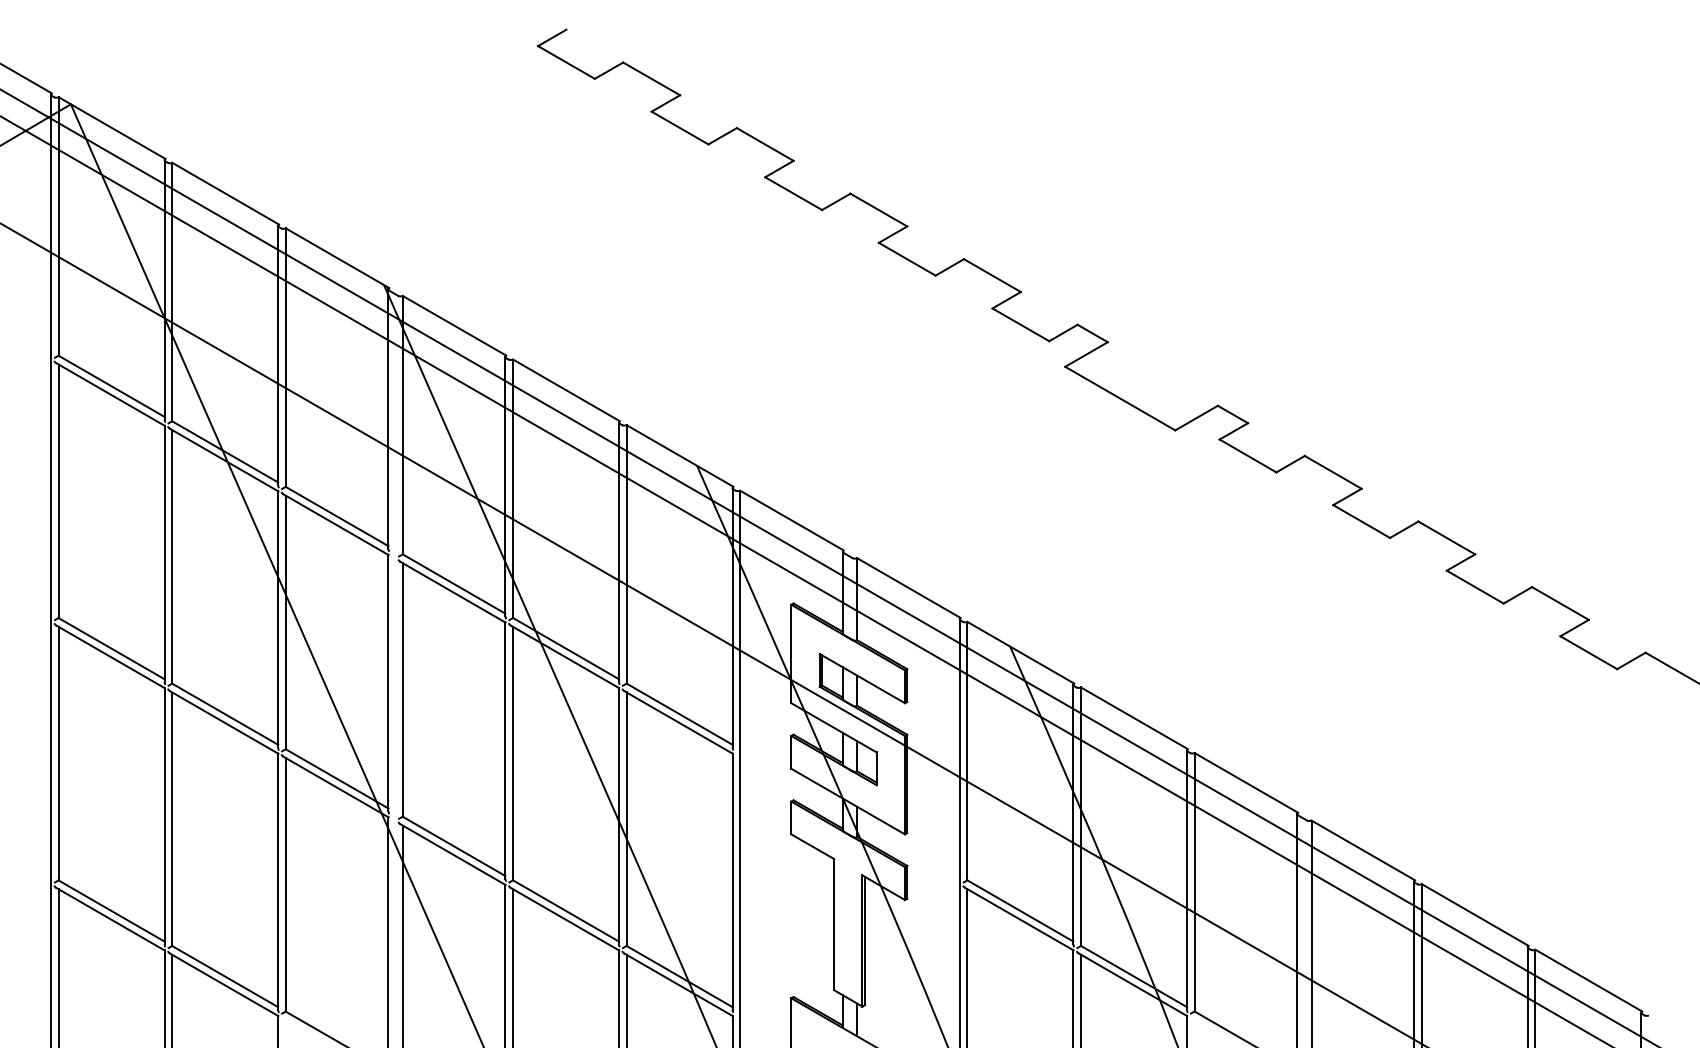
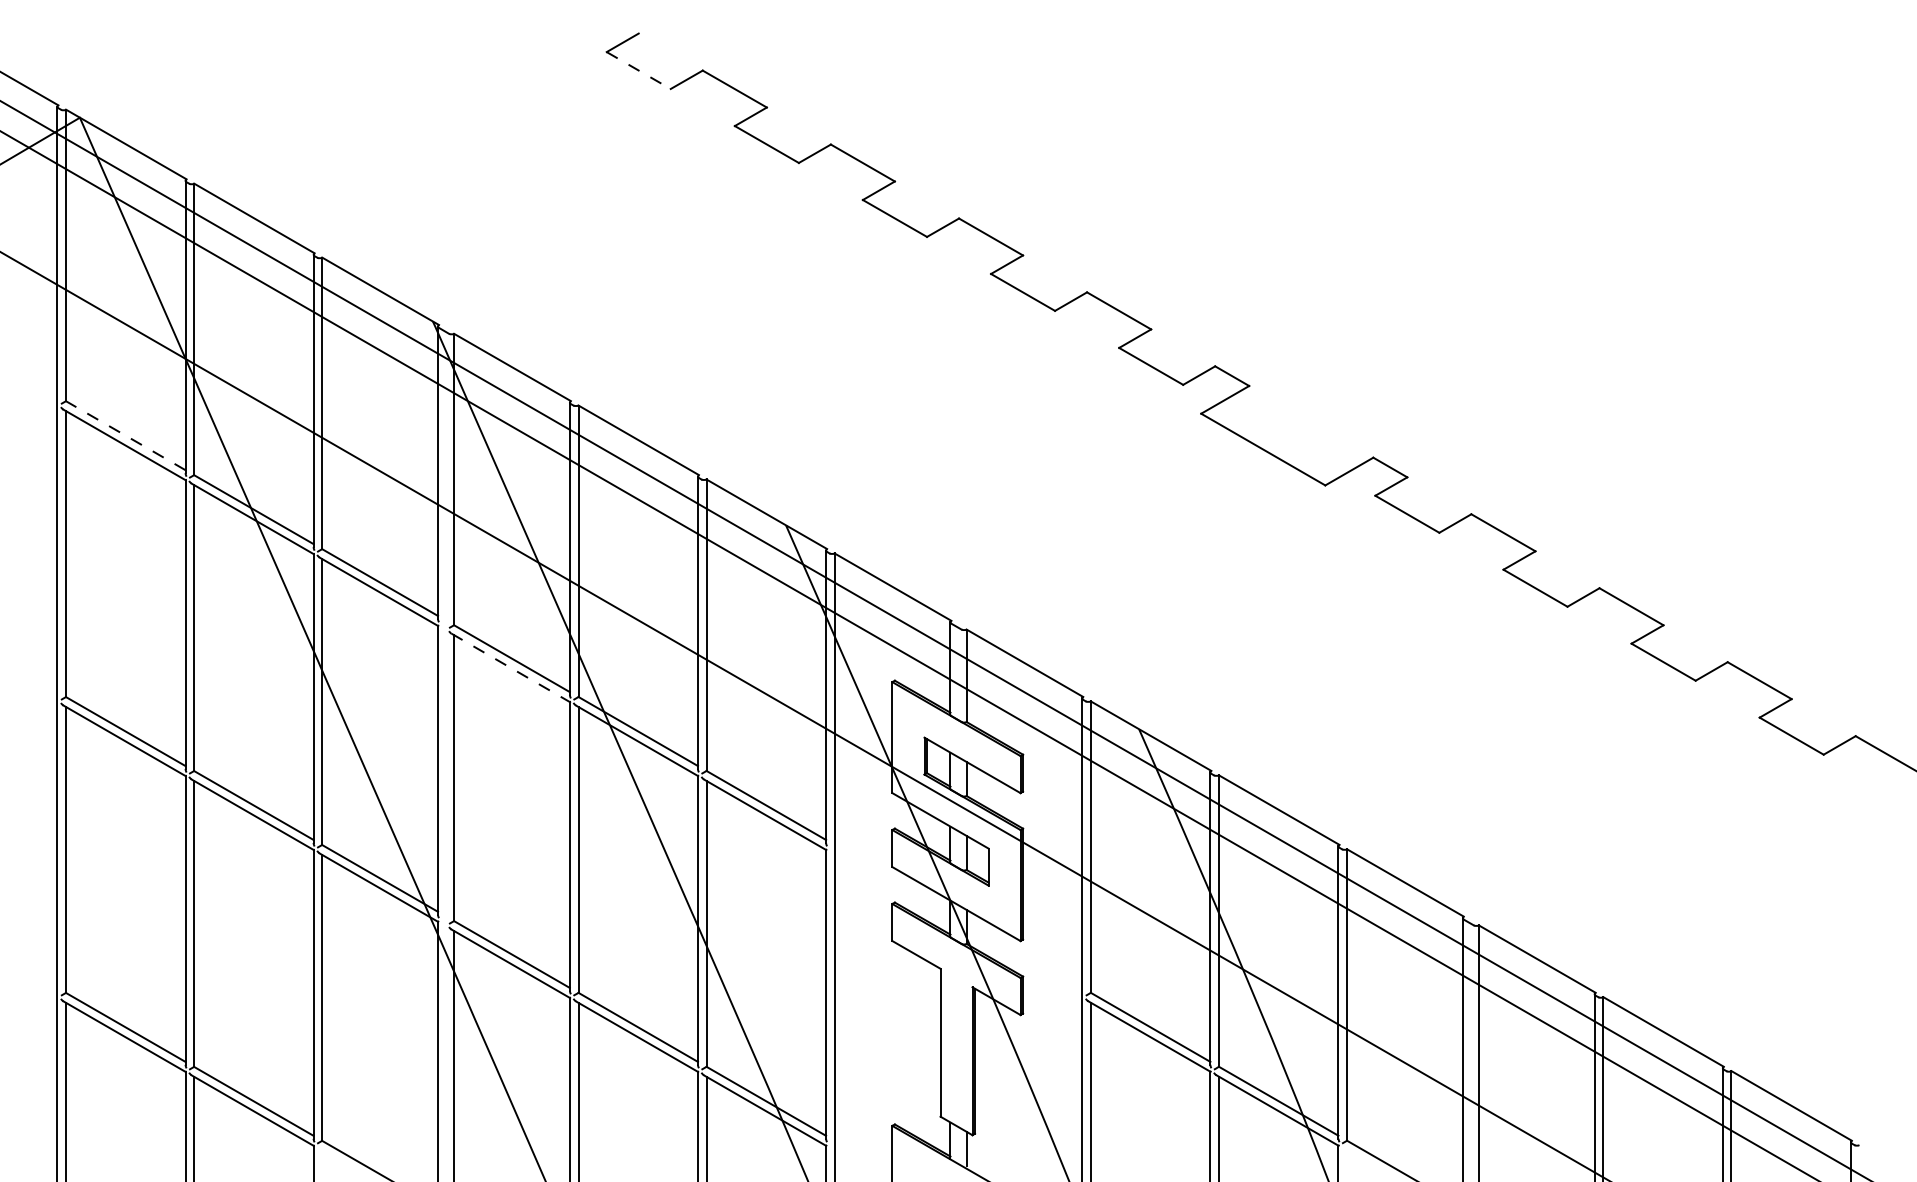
line: (566, 62) -> (638, 70), solid -> dashed
line: (111, 386) -> (125, 435), solid -> dashed
line: (452, 592) -> (510, 668), solid -> dashed

